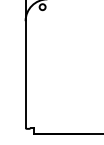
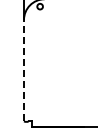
line: (26, 74) -> (24, 70), solid -> dashed

